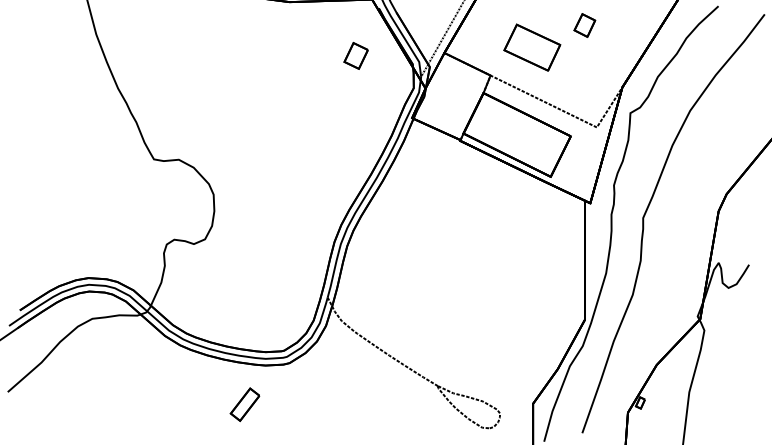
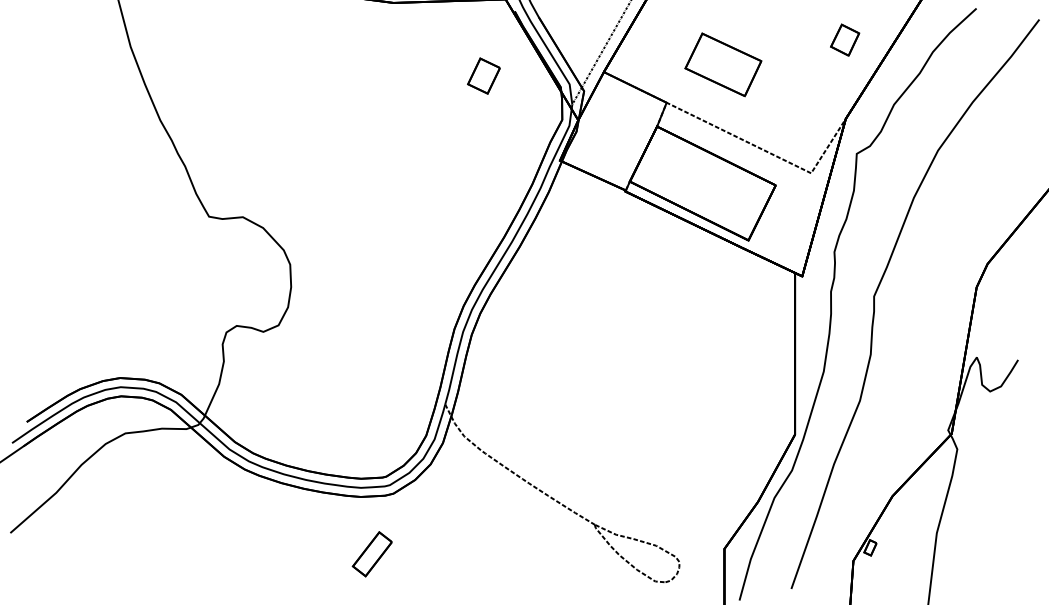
part: (584, 25) -> (844, 40), moved
part: (244, 404) -> (371, 553), moved

